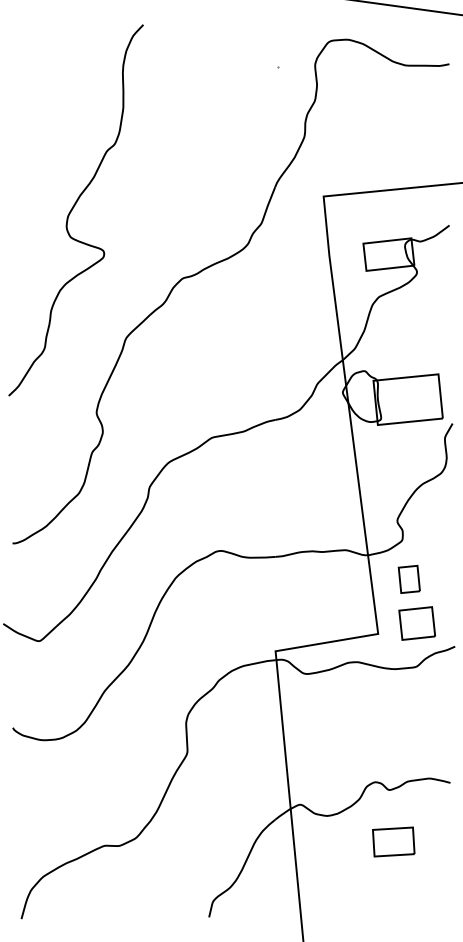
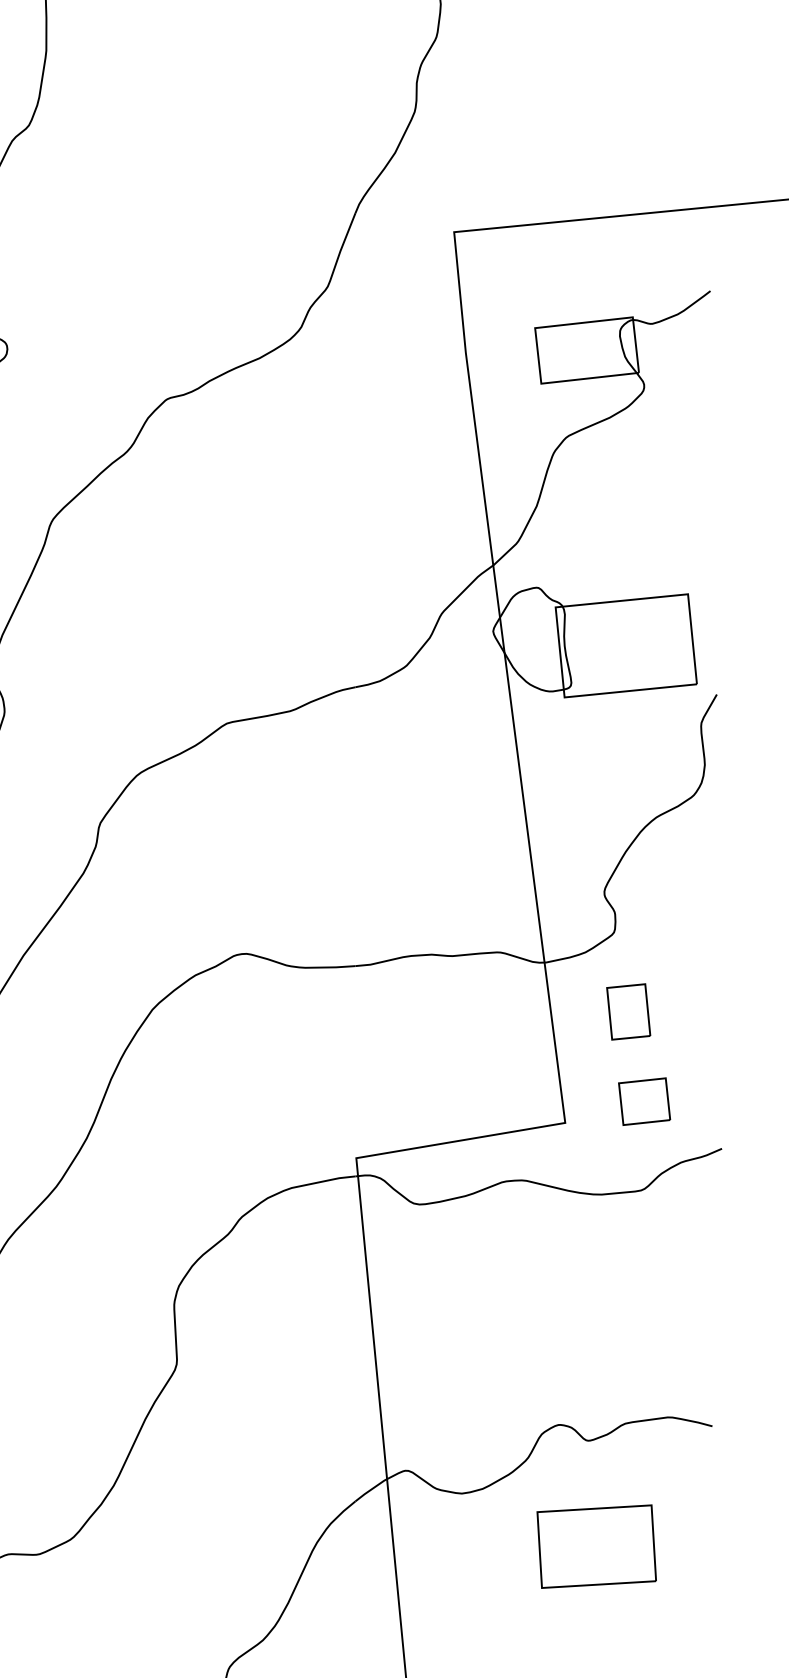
part: (416, 623) -> (643, 1101), size x0.7
part: (393, 841) -> (596, 1545), size x1.4

